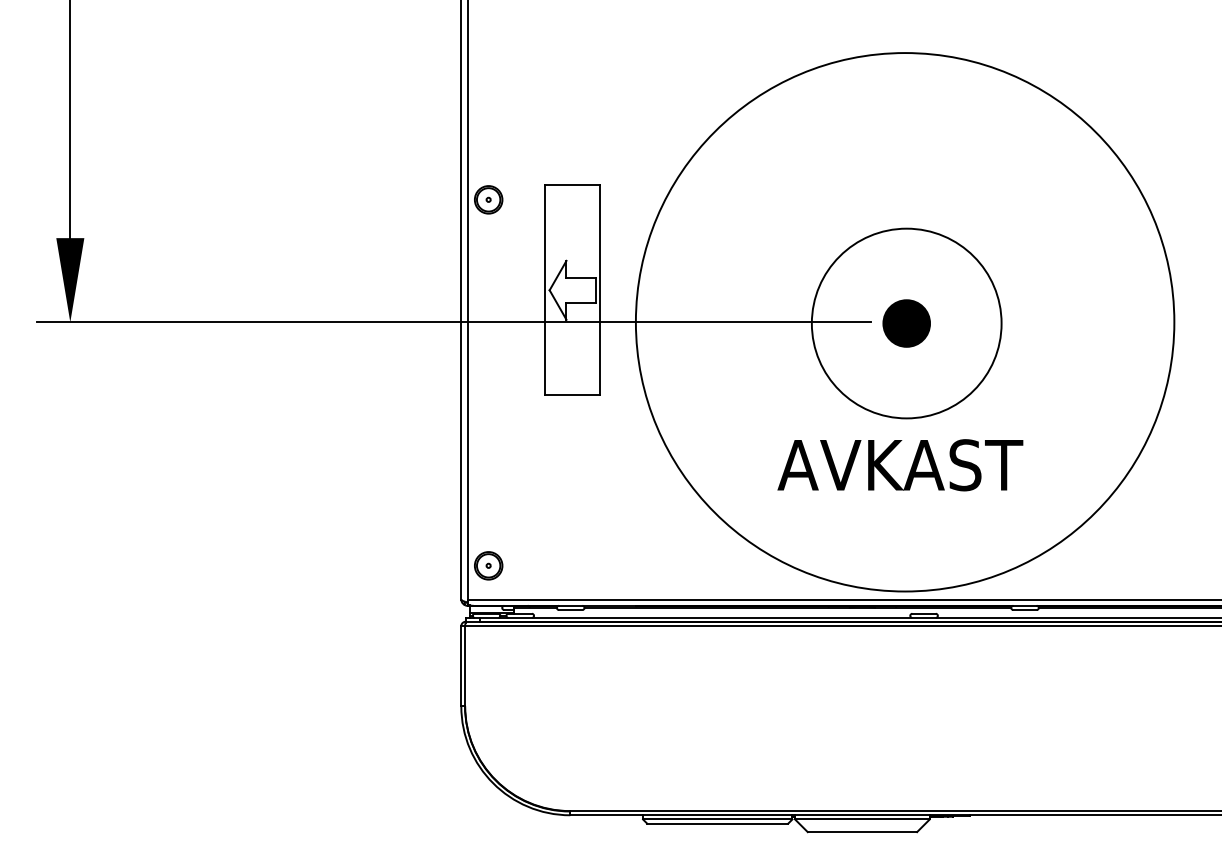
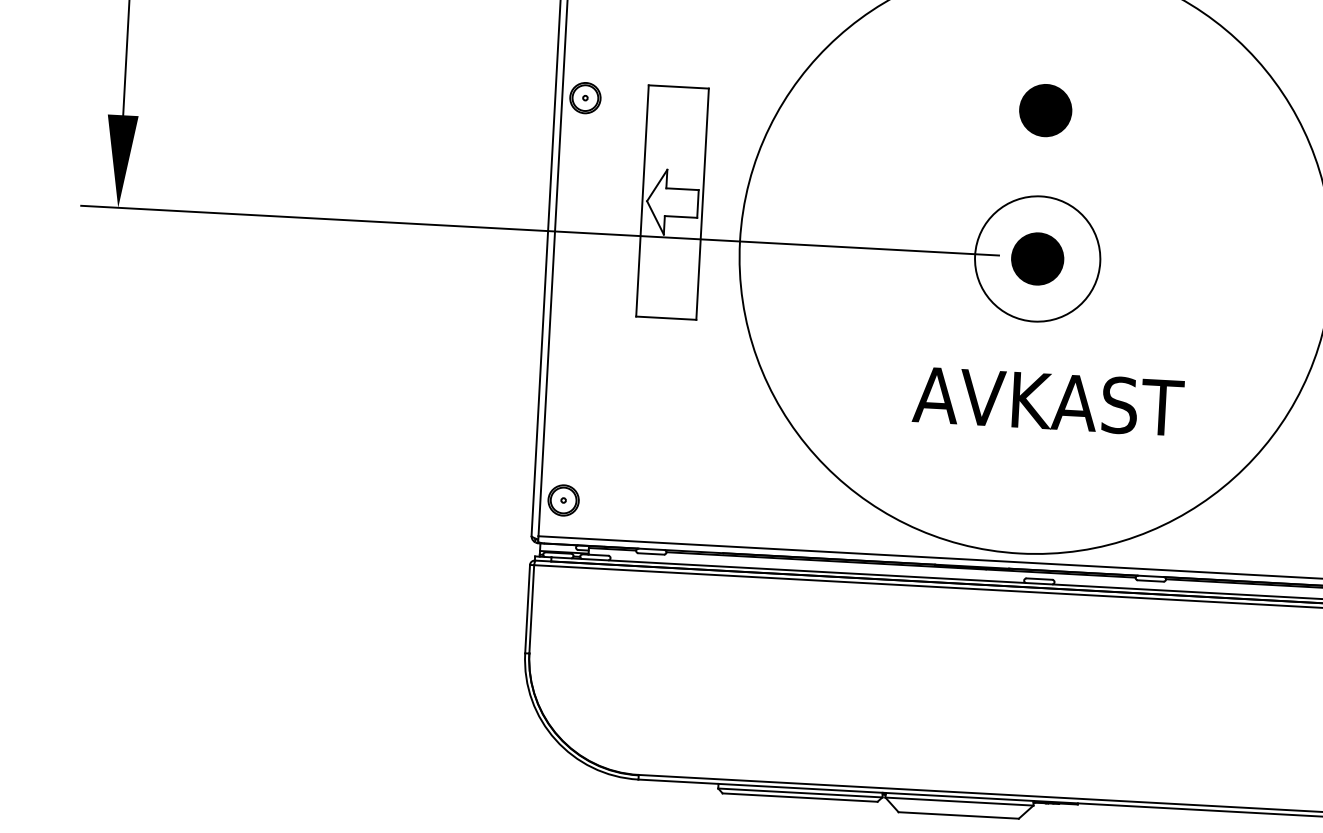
part: (906, 188) -> (1045, 110), added
circle: (906, 323) -> (1037, 258), size x0.6
text: (900, 465) -> (1048, 401), moved

